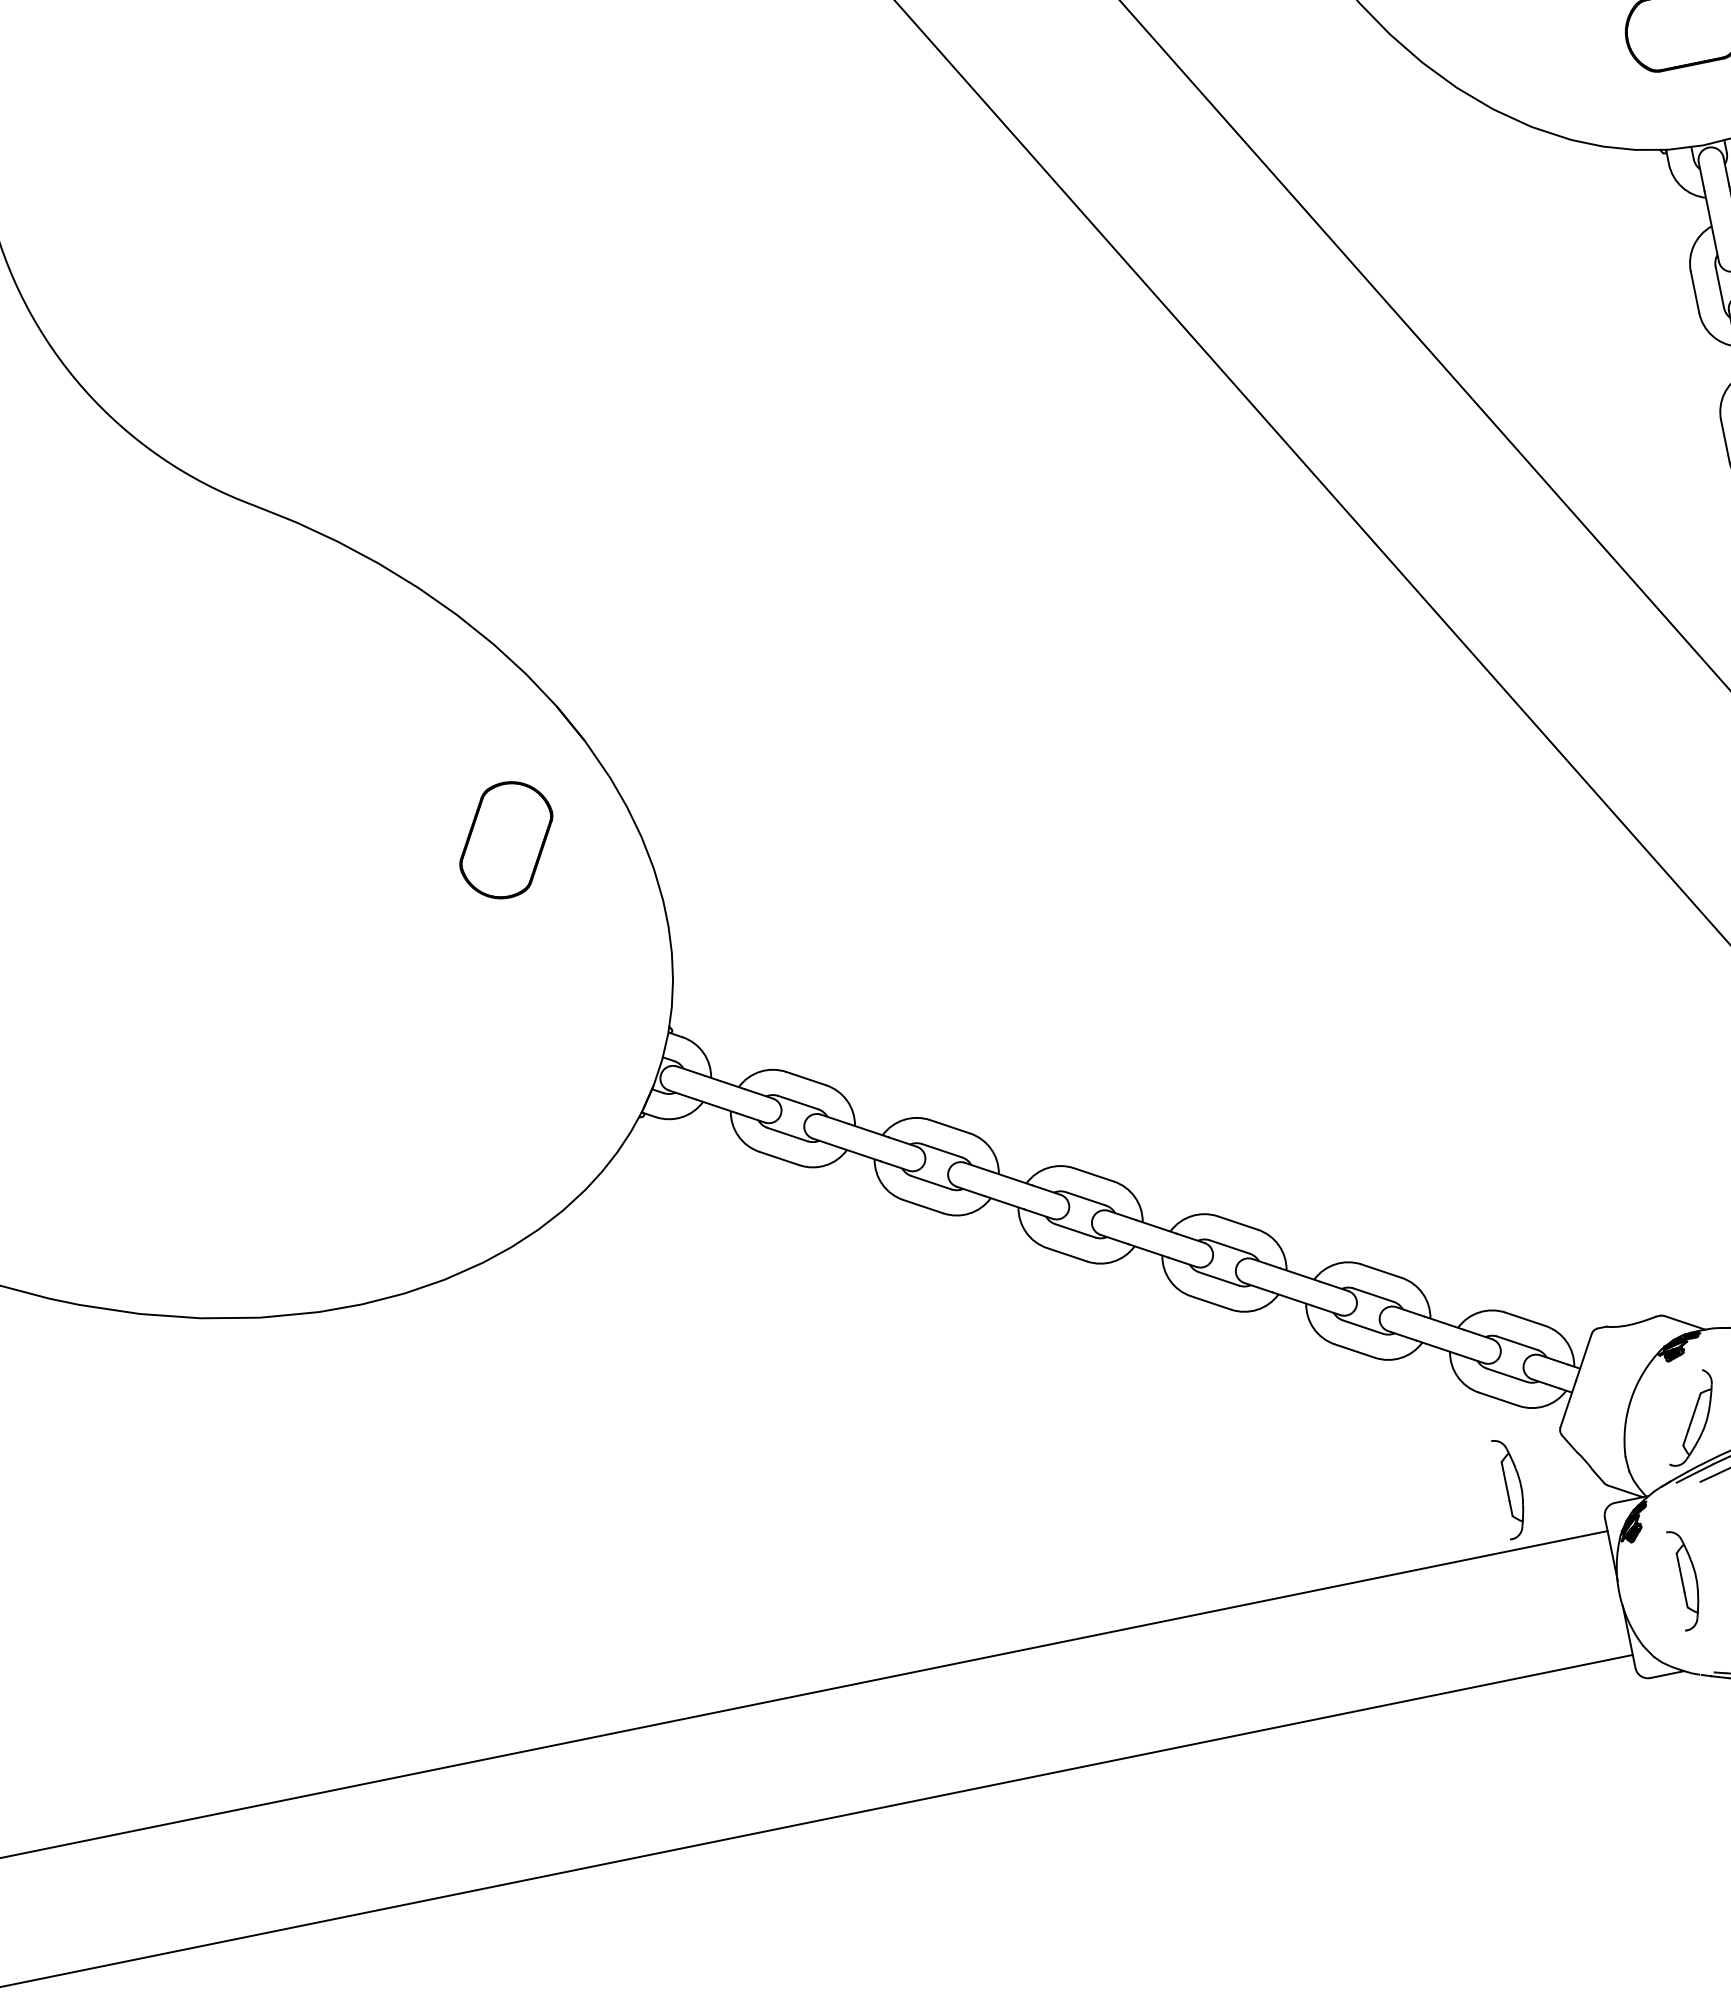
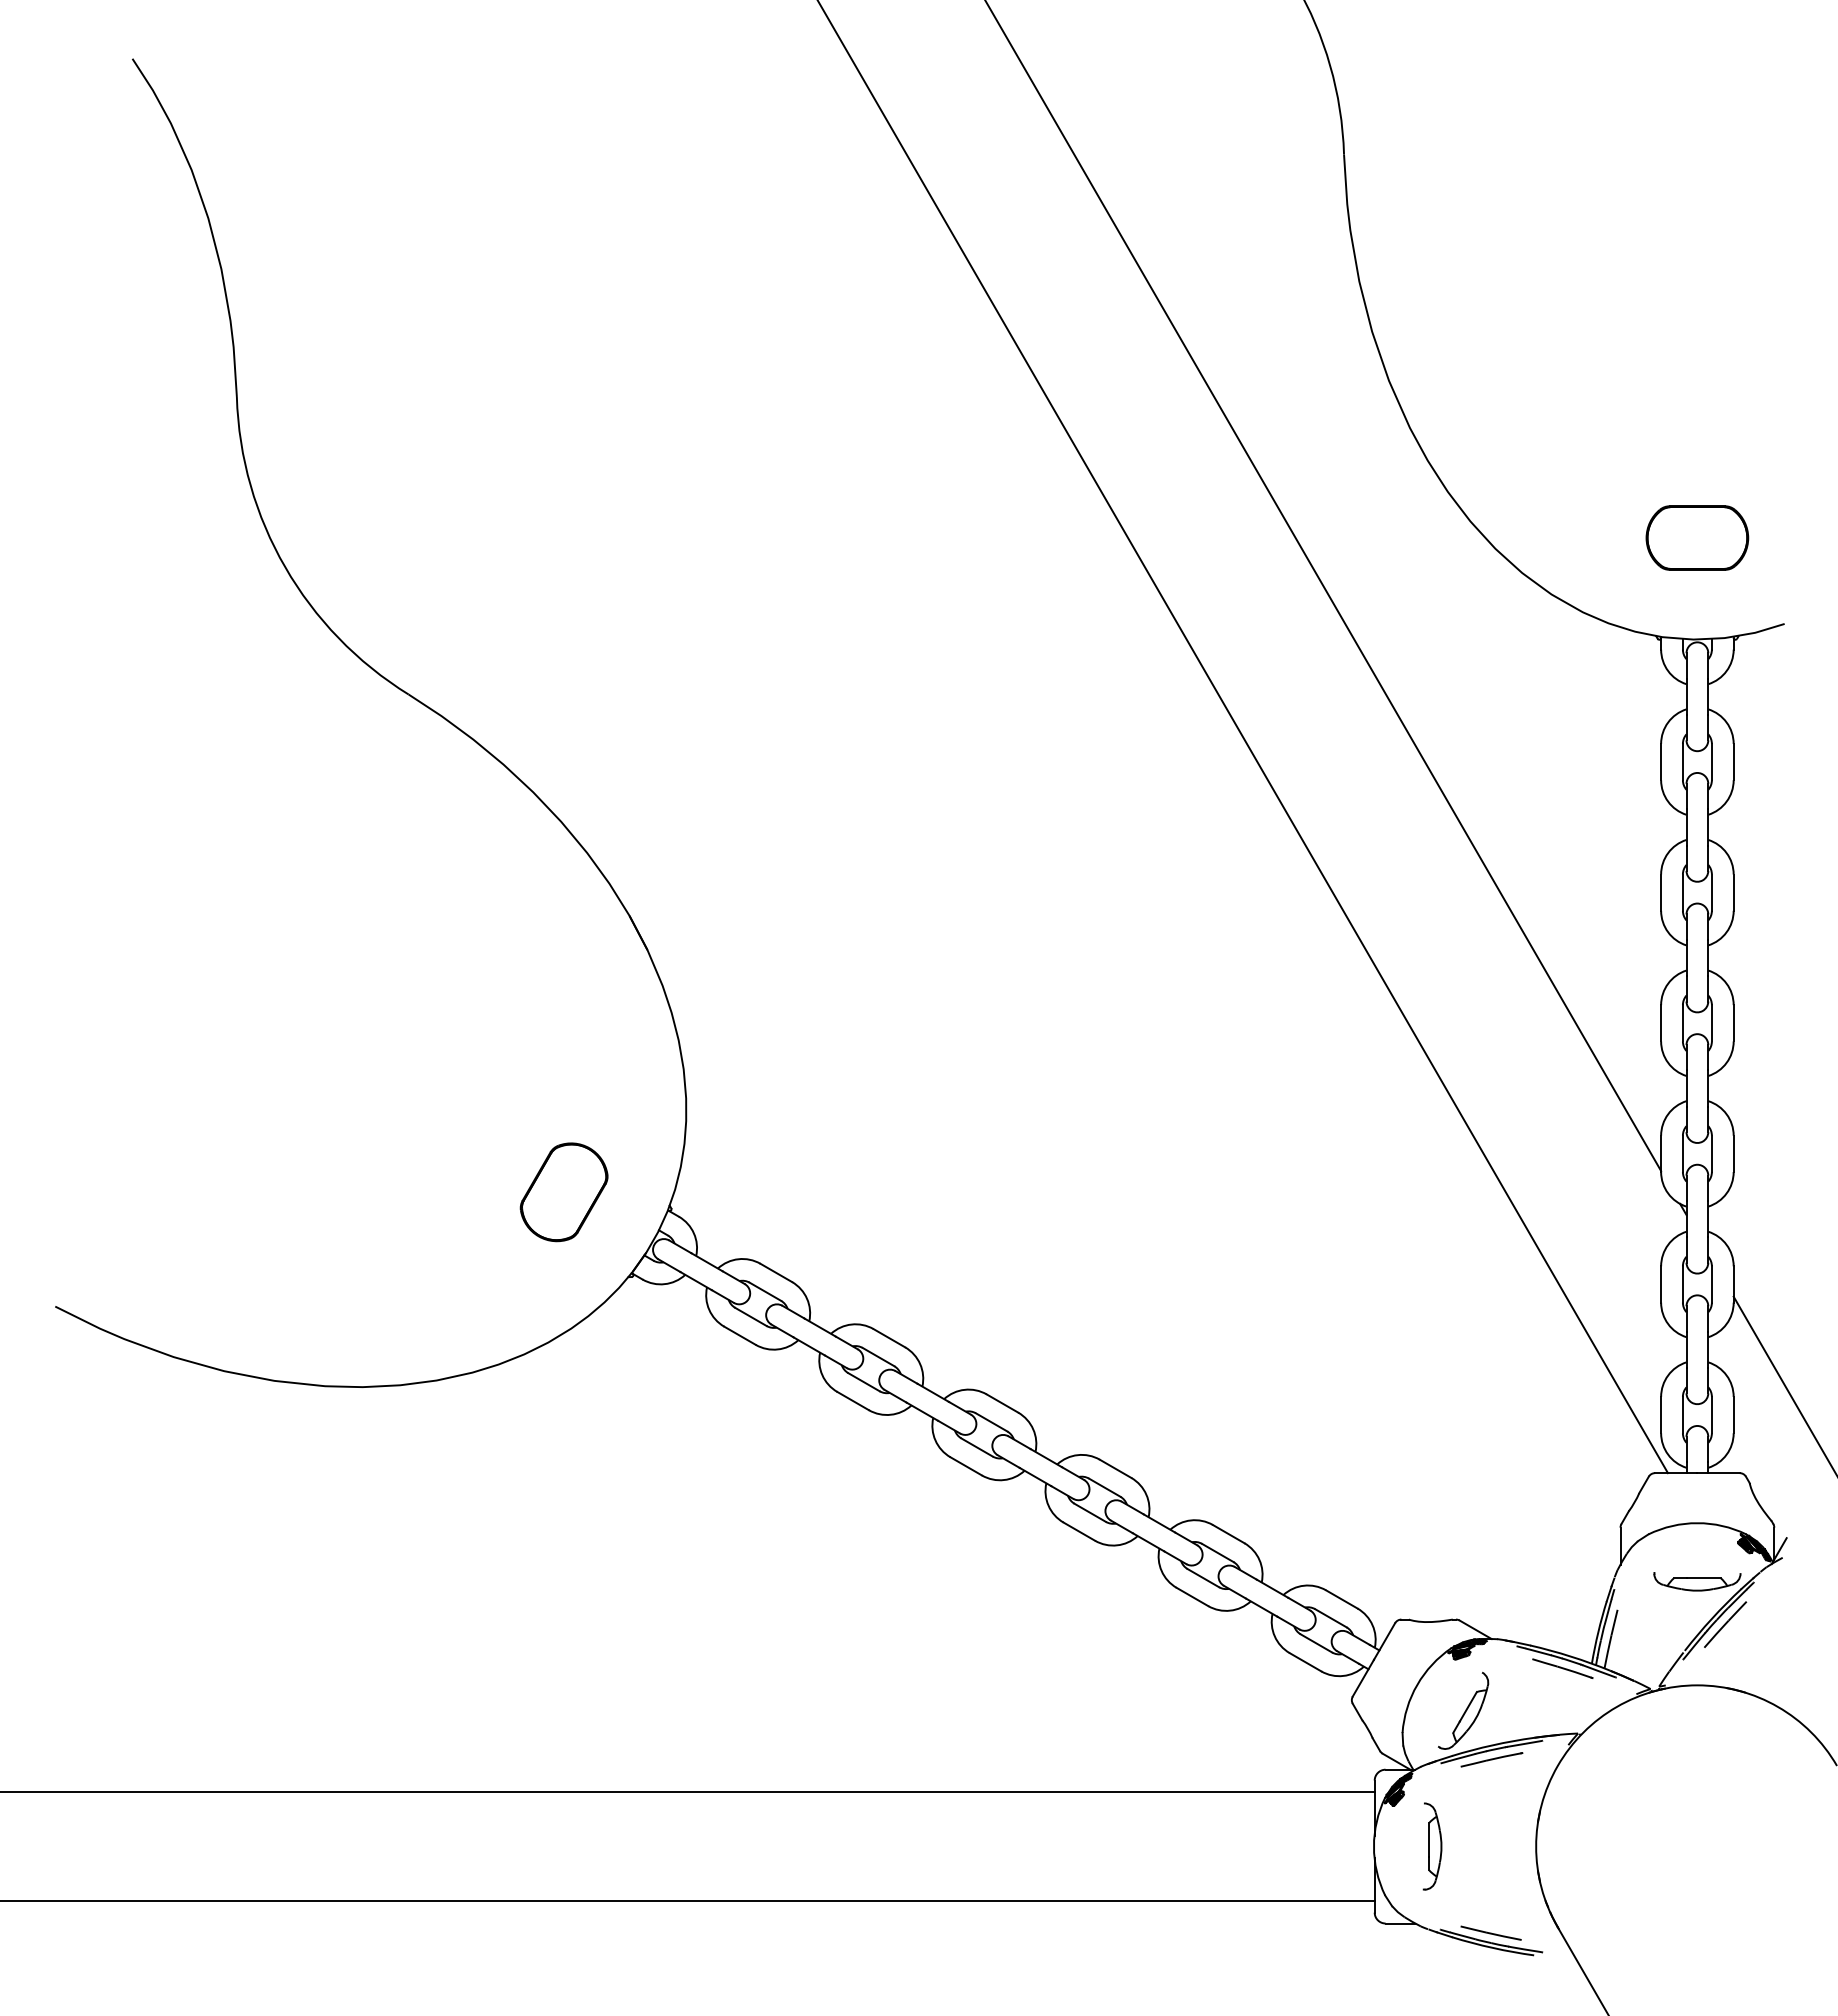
part: (505, 840) -> (563, 1192), moved
part: (1510, 1488) -> (1300, 1739), removed

